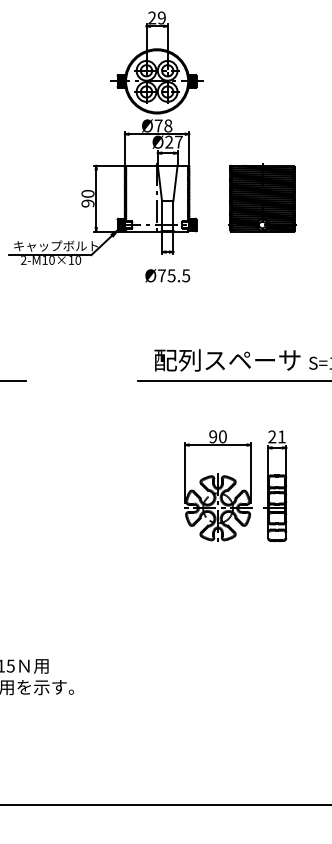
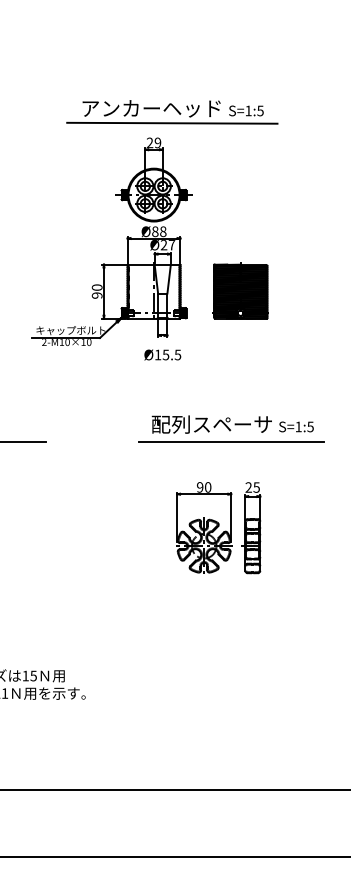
text: (158, 125) -> (155, 231), Ø78 -> Ø88
text: (161, 275) -> (157, 354), Ø75.5 -> Ø15.5
text: (281, 436) -> (256, 487), 21 -> 25

